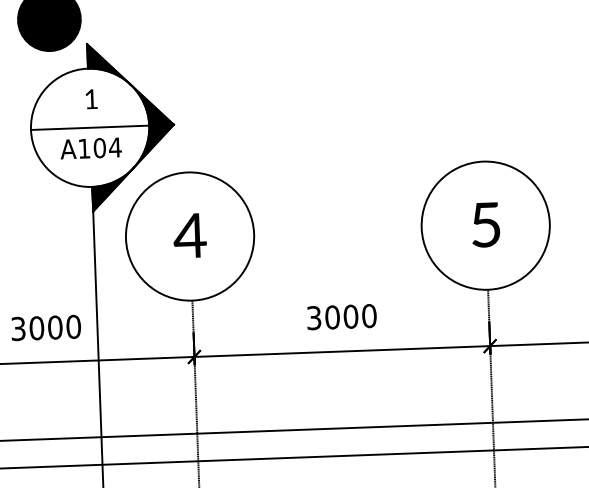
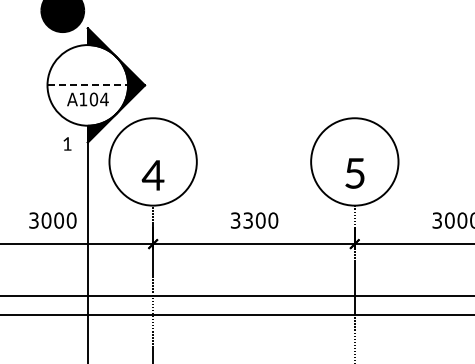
text: (91, 98) -> (67, 143), moved
line: (91, 127) -> (88, 85), solid -> dashed
text: (485, 225) -> (354, 173), moved
text: (189, 235) -> (152, 175), moved
text: (332, 317) -> (248, 220), 3000 -> 3300

